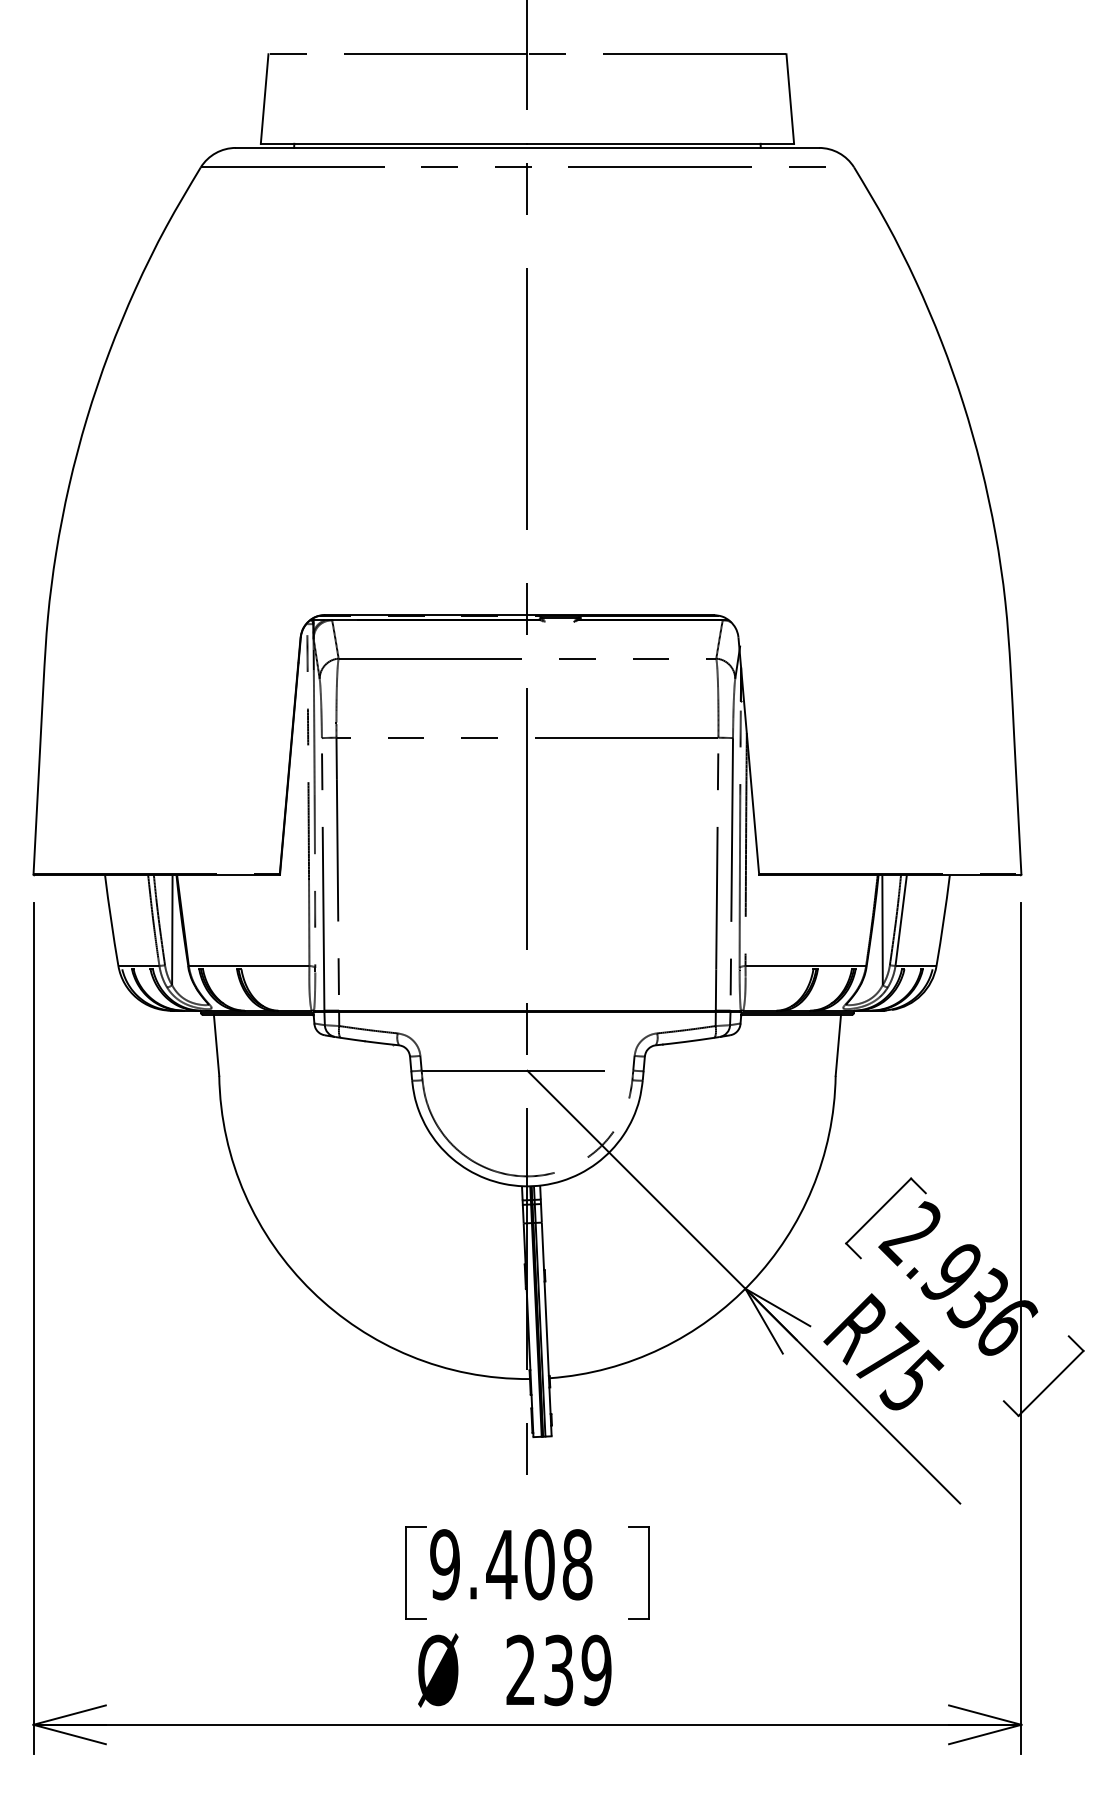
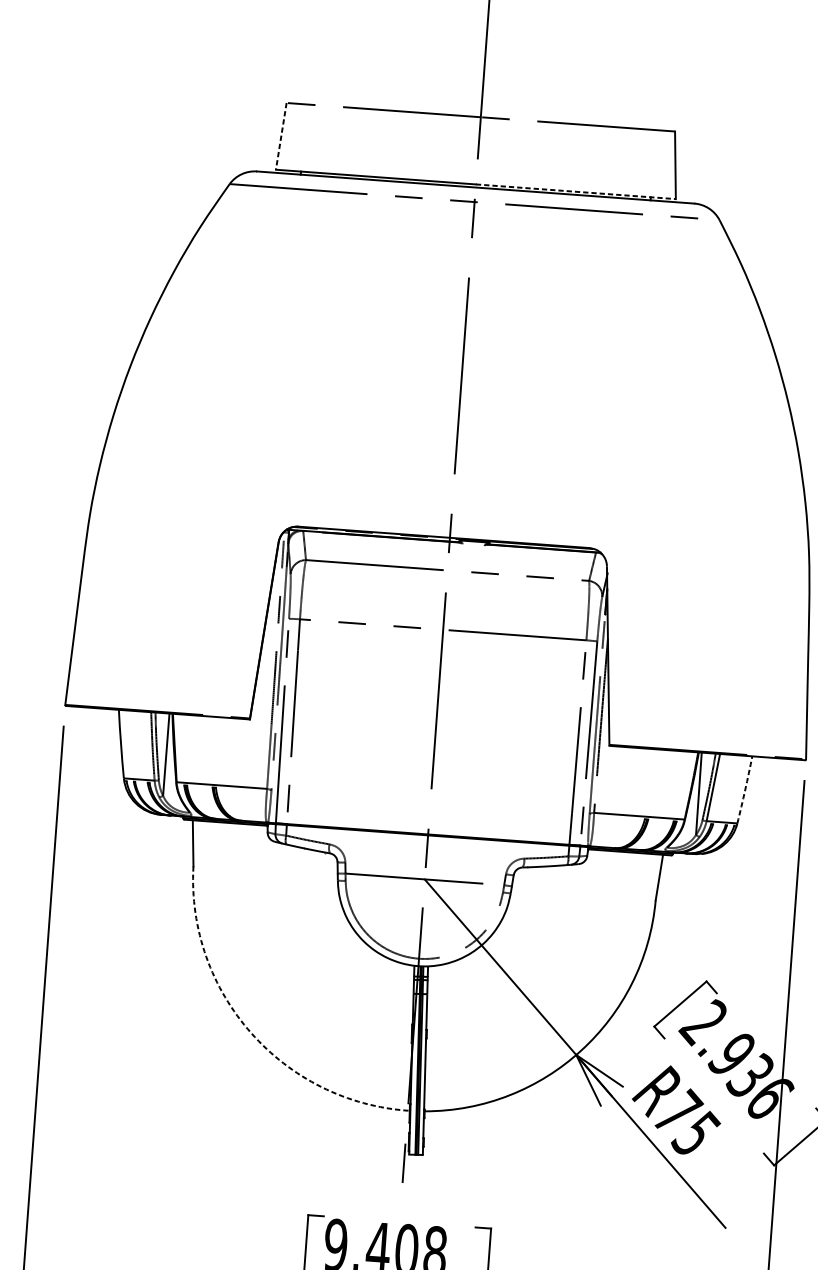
line: (264, 99) -> (281, 136), solid -> dashed
line: (661, 143) -> (576, 191), solid -> dashed
arc: (943, 920) -> (745, 789), solid -> dashed
arc: (312, 1291) -> (251, 1033), solid -> dashed

